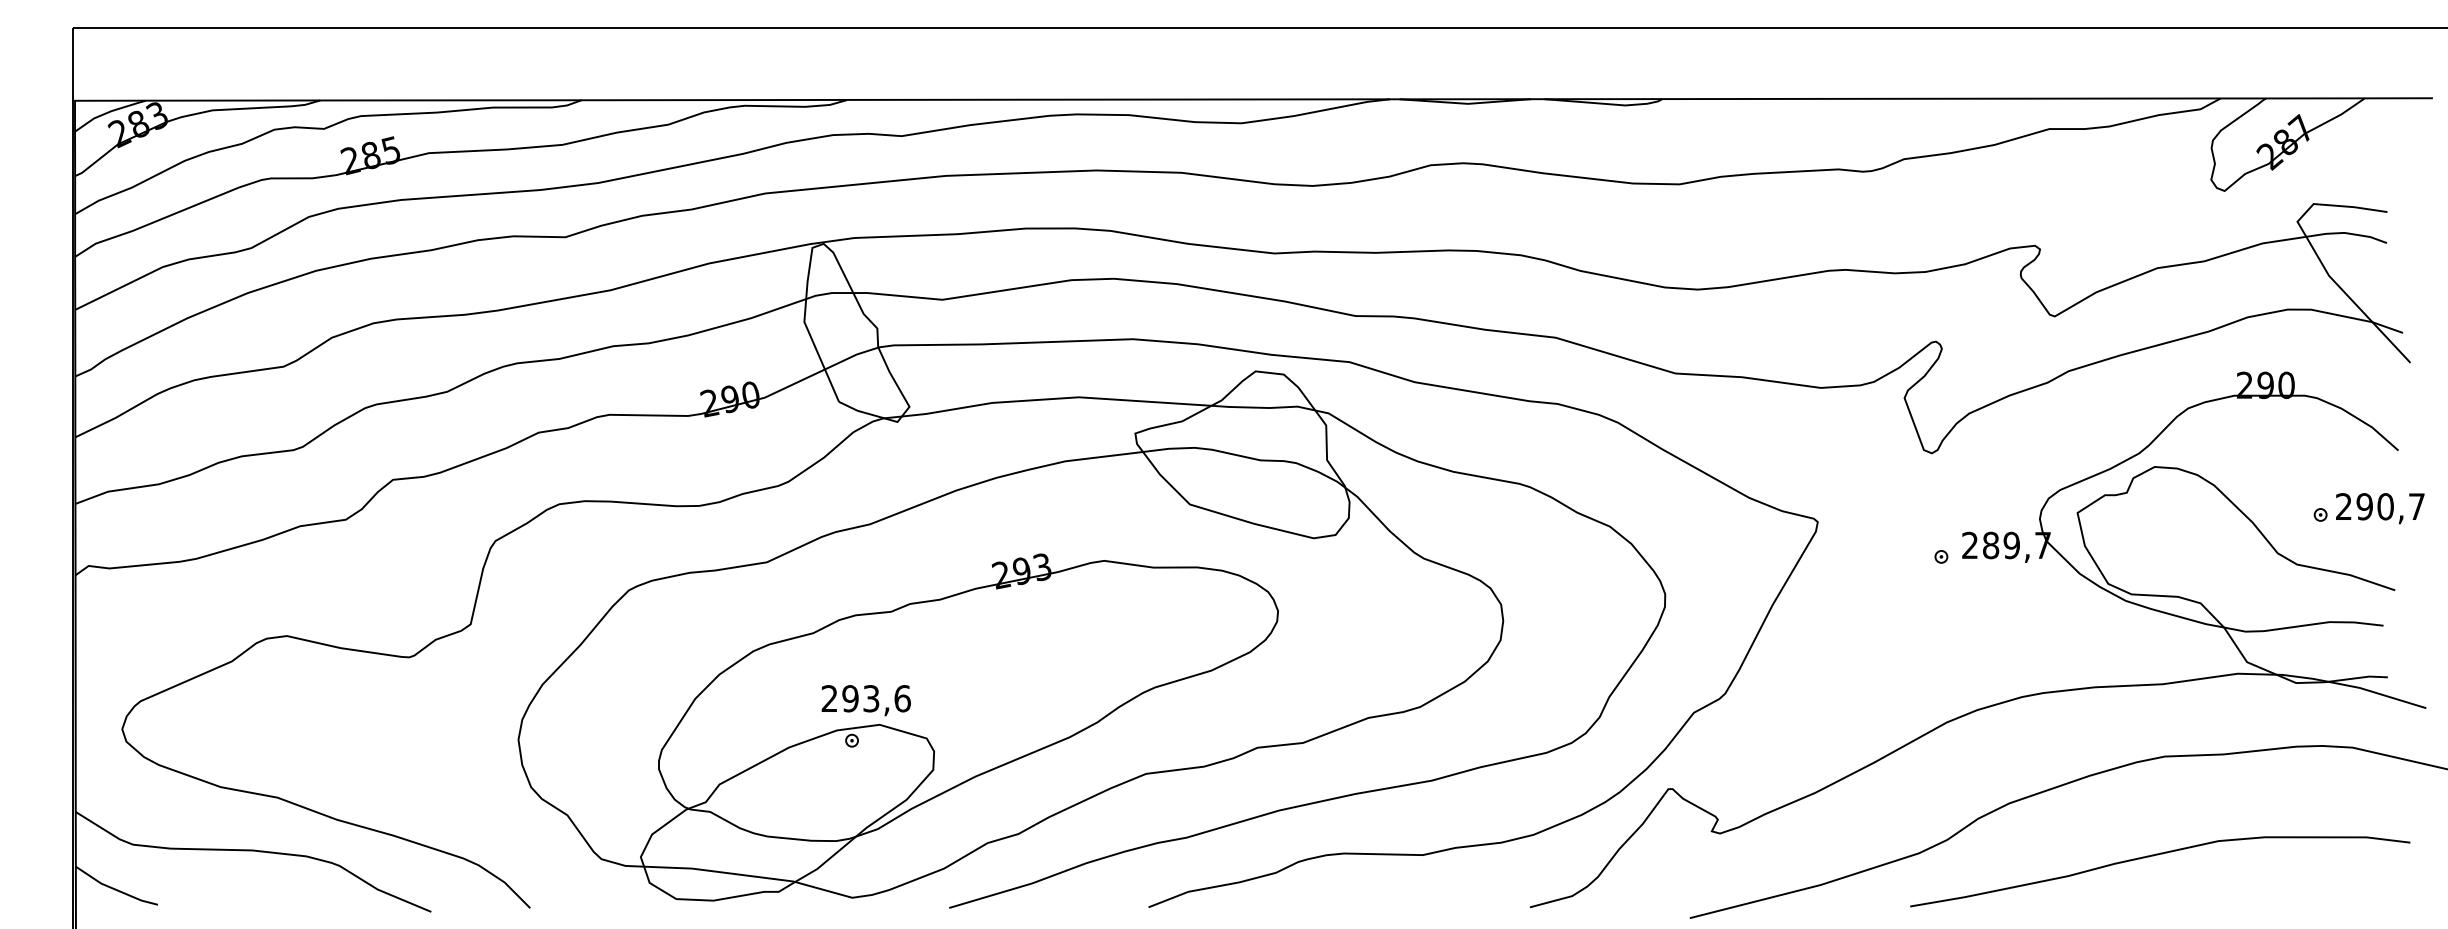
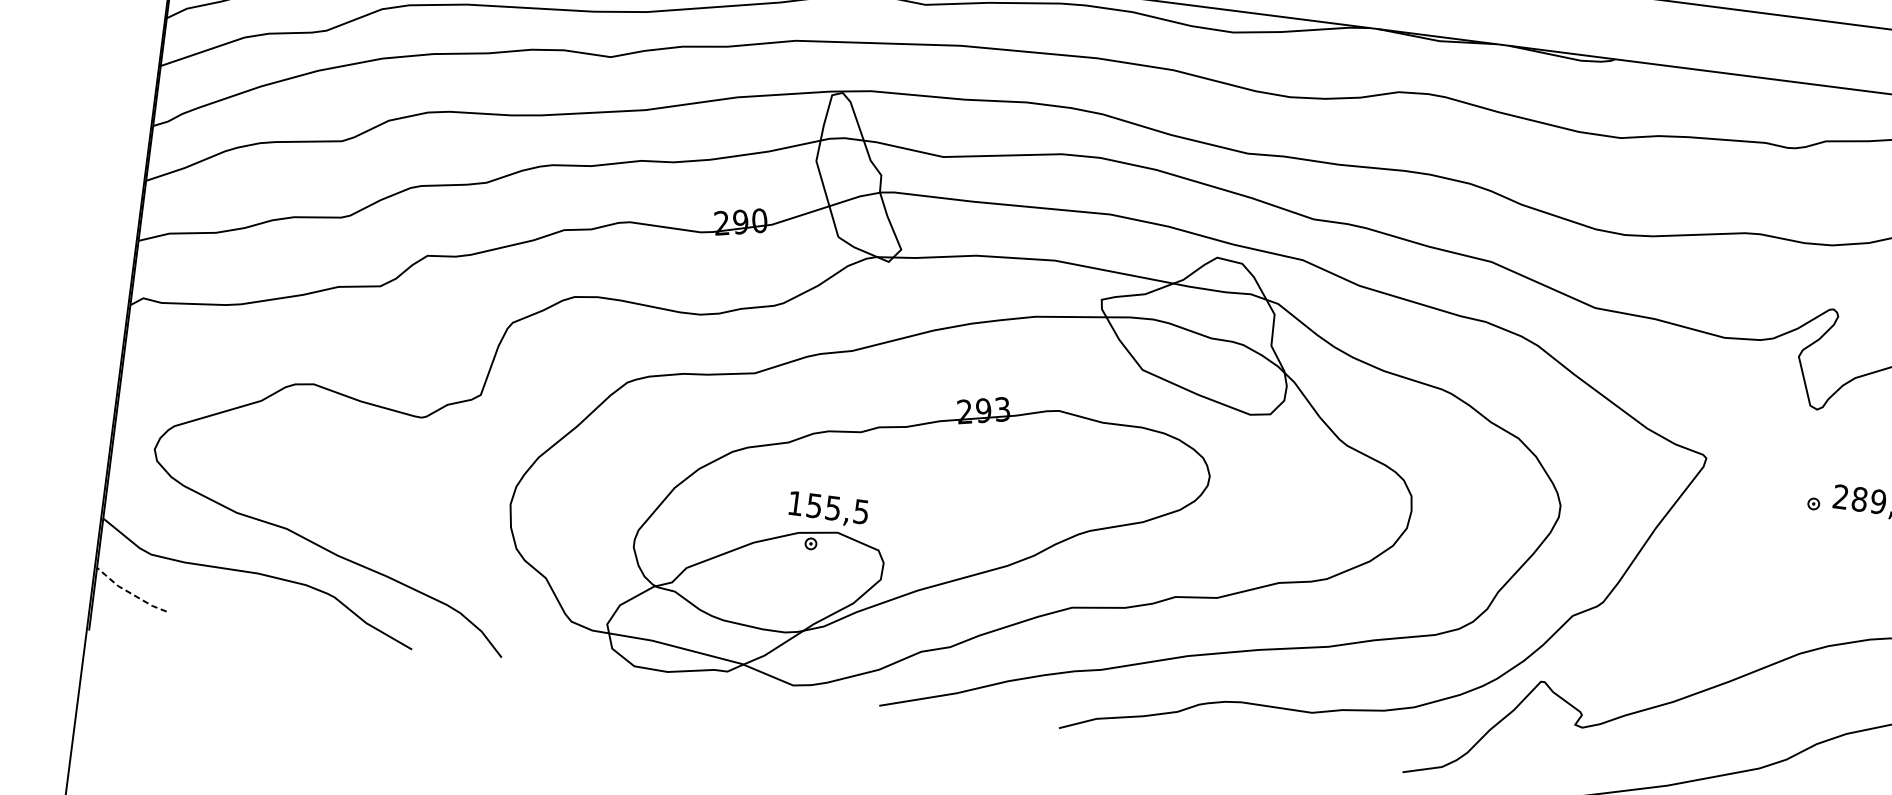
text: (865, 698) -> (827, 507), 293,6 -> 155,5
line: (114, 889) -> (129, 592), solid -> dashed

